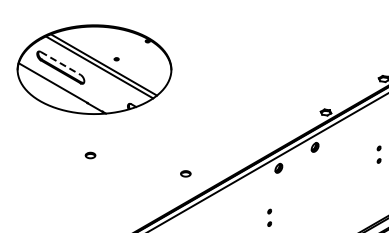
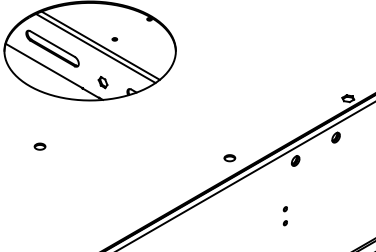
line: (61, 63) -> (53, 44), dashed -> solid
part: (105, 98) -> (102, 83), added
part: (90, 155) -> (39, 146), moved
part: (185, 173) -> (229, 157), moved

